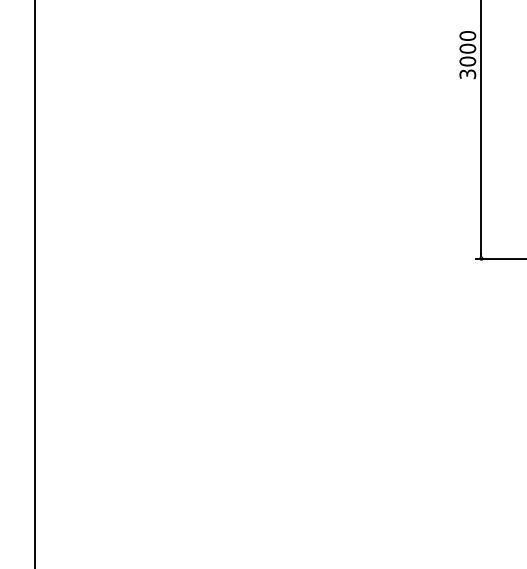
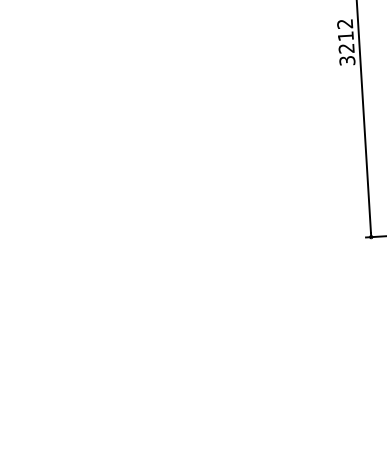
text: (467, 48) -> (345, 36), 3000 -> 3212

